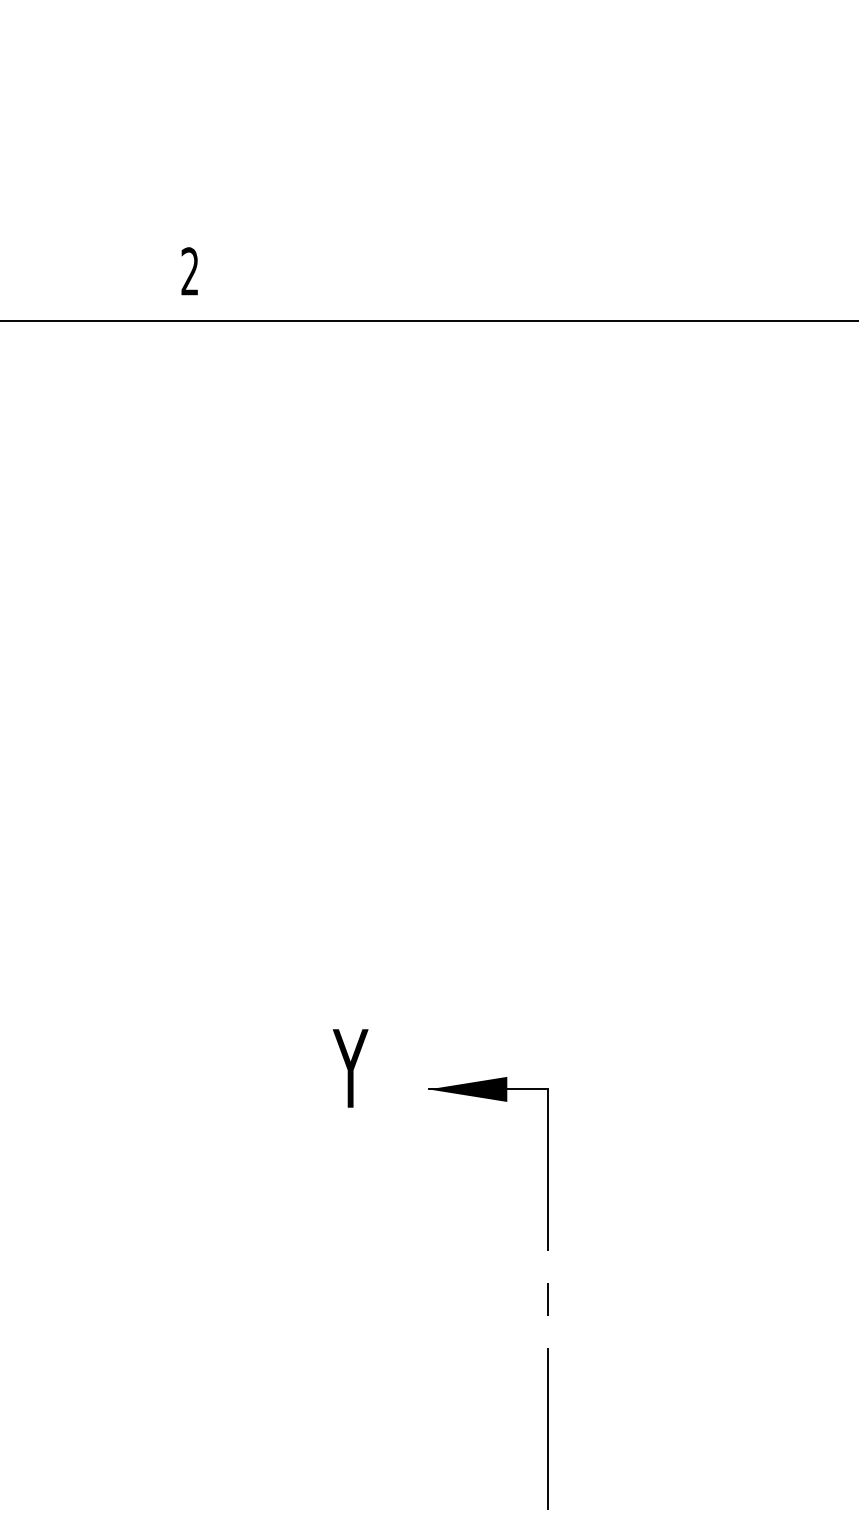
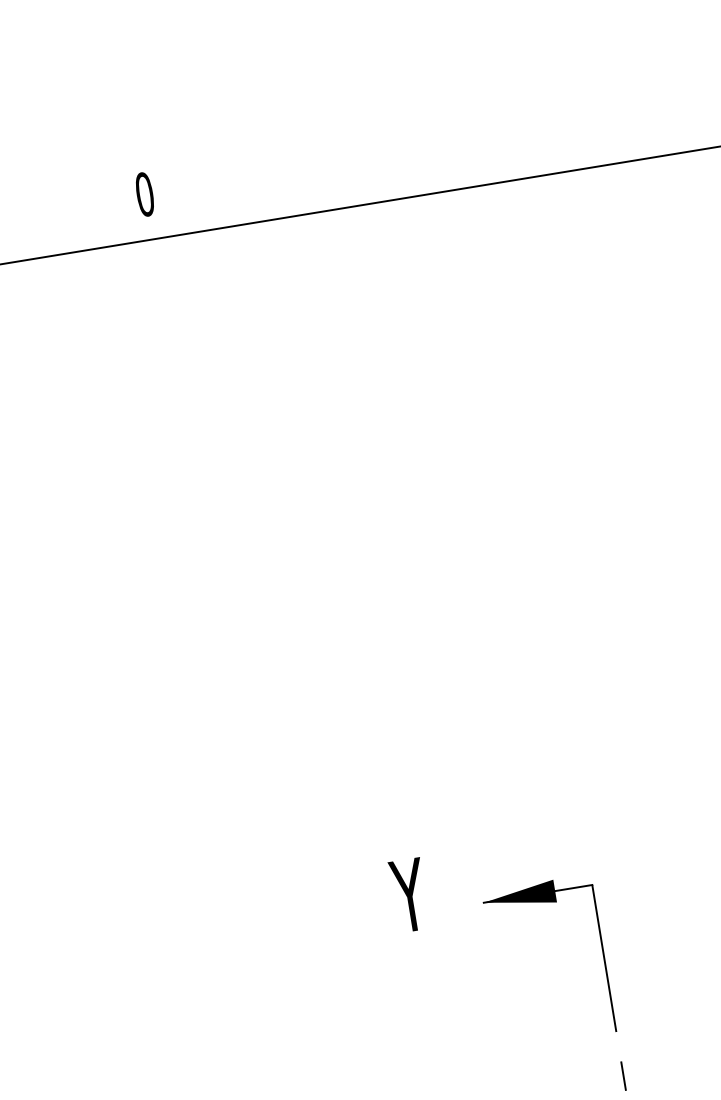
text: (189, 271) -> (144, 194), 2 -> 0

